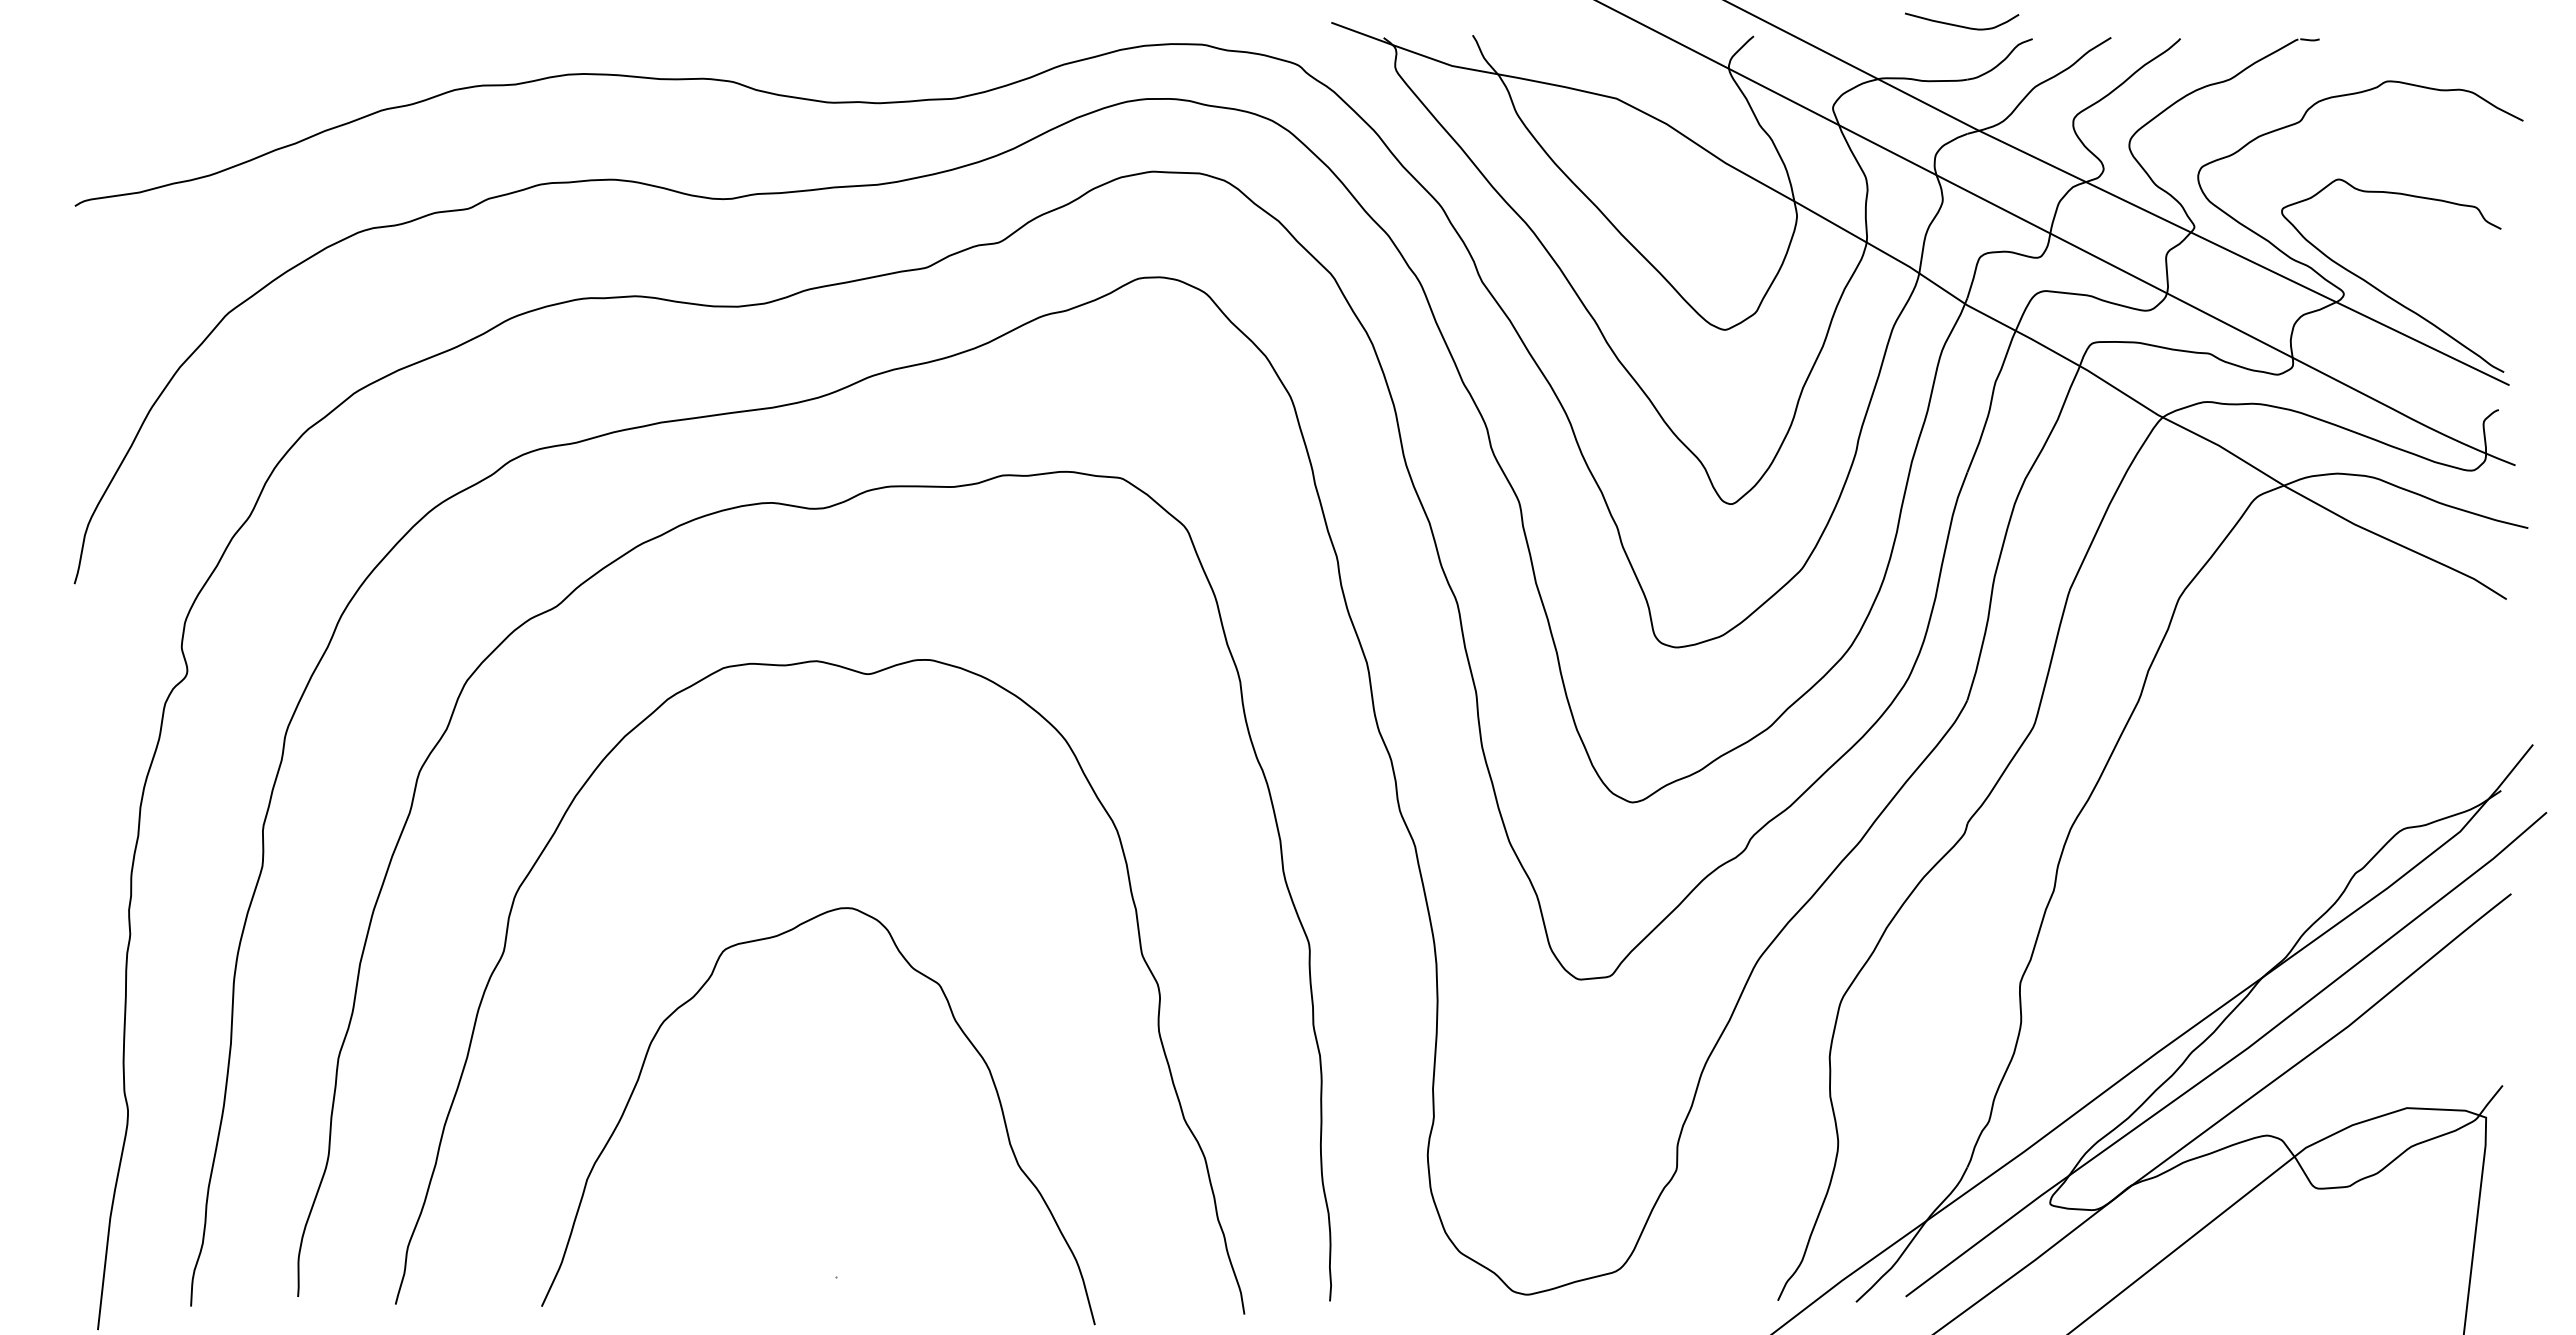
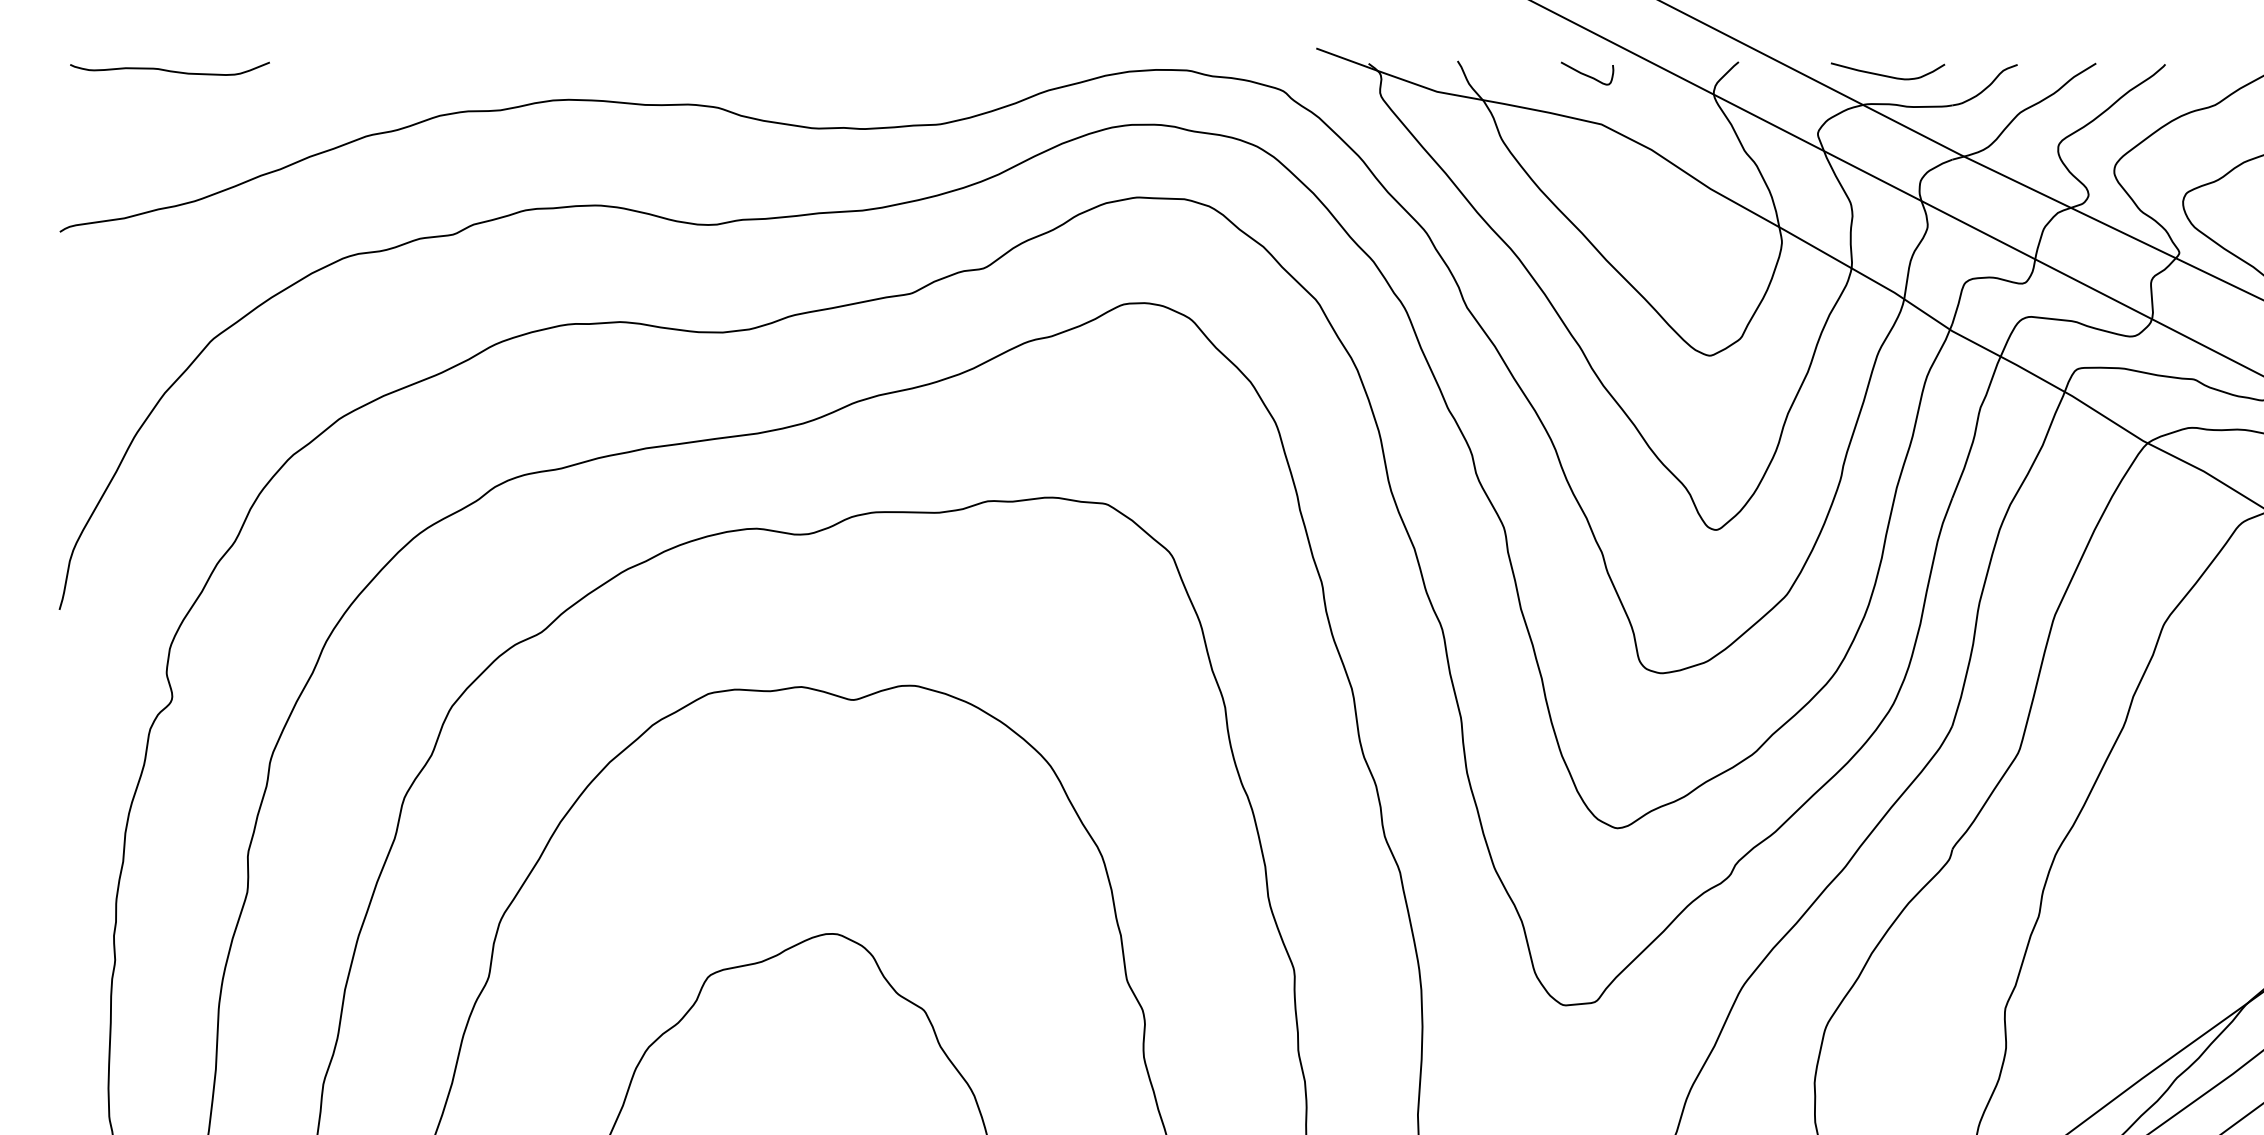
curve: (1961, 25) -> (1887, 75), moved
curve: (185, 44) -> (170, 70), added
curve: (1601, 48) -> (1586, 74), added

